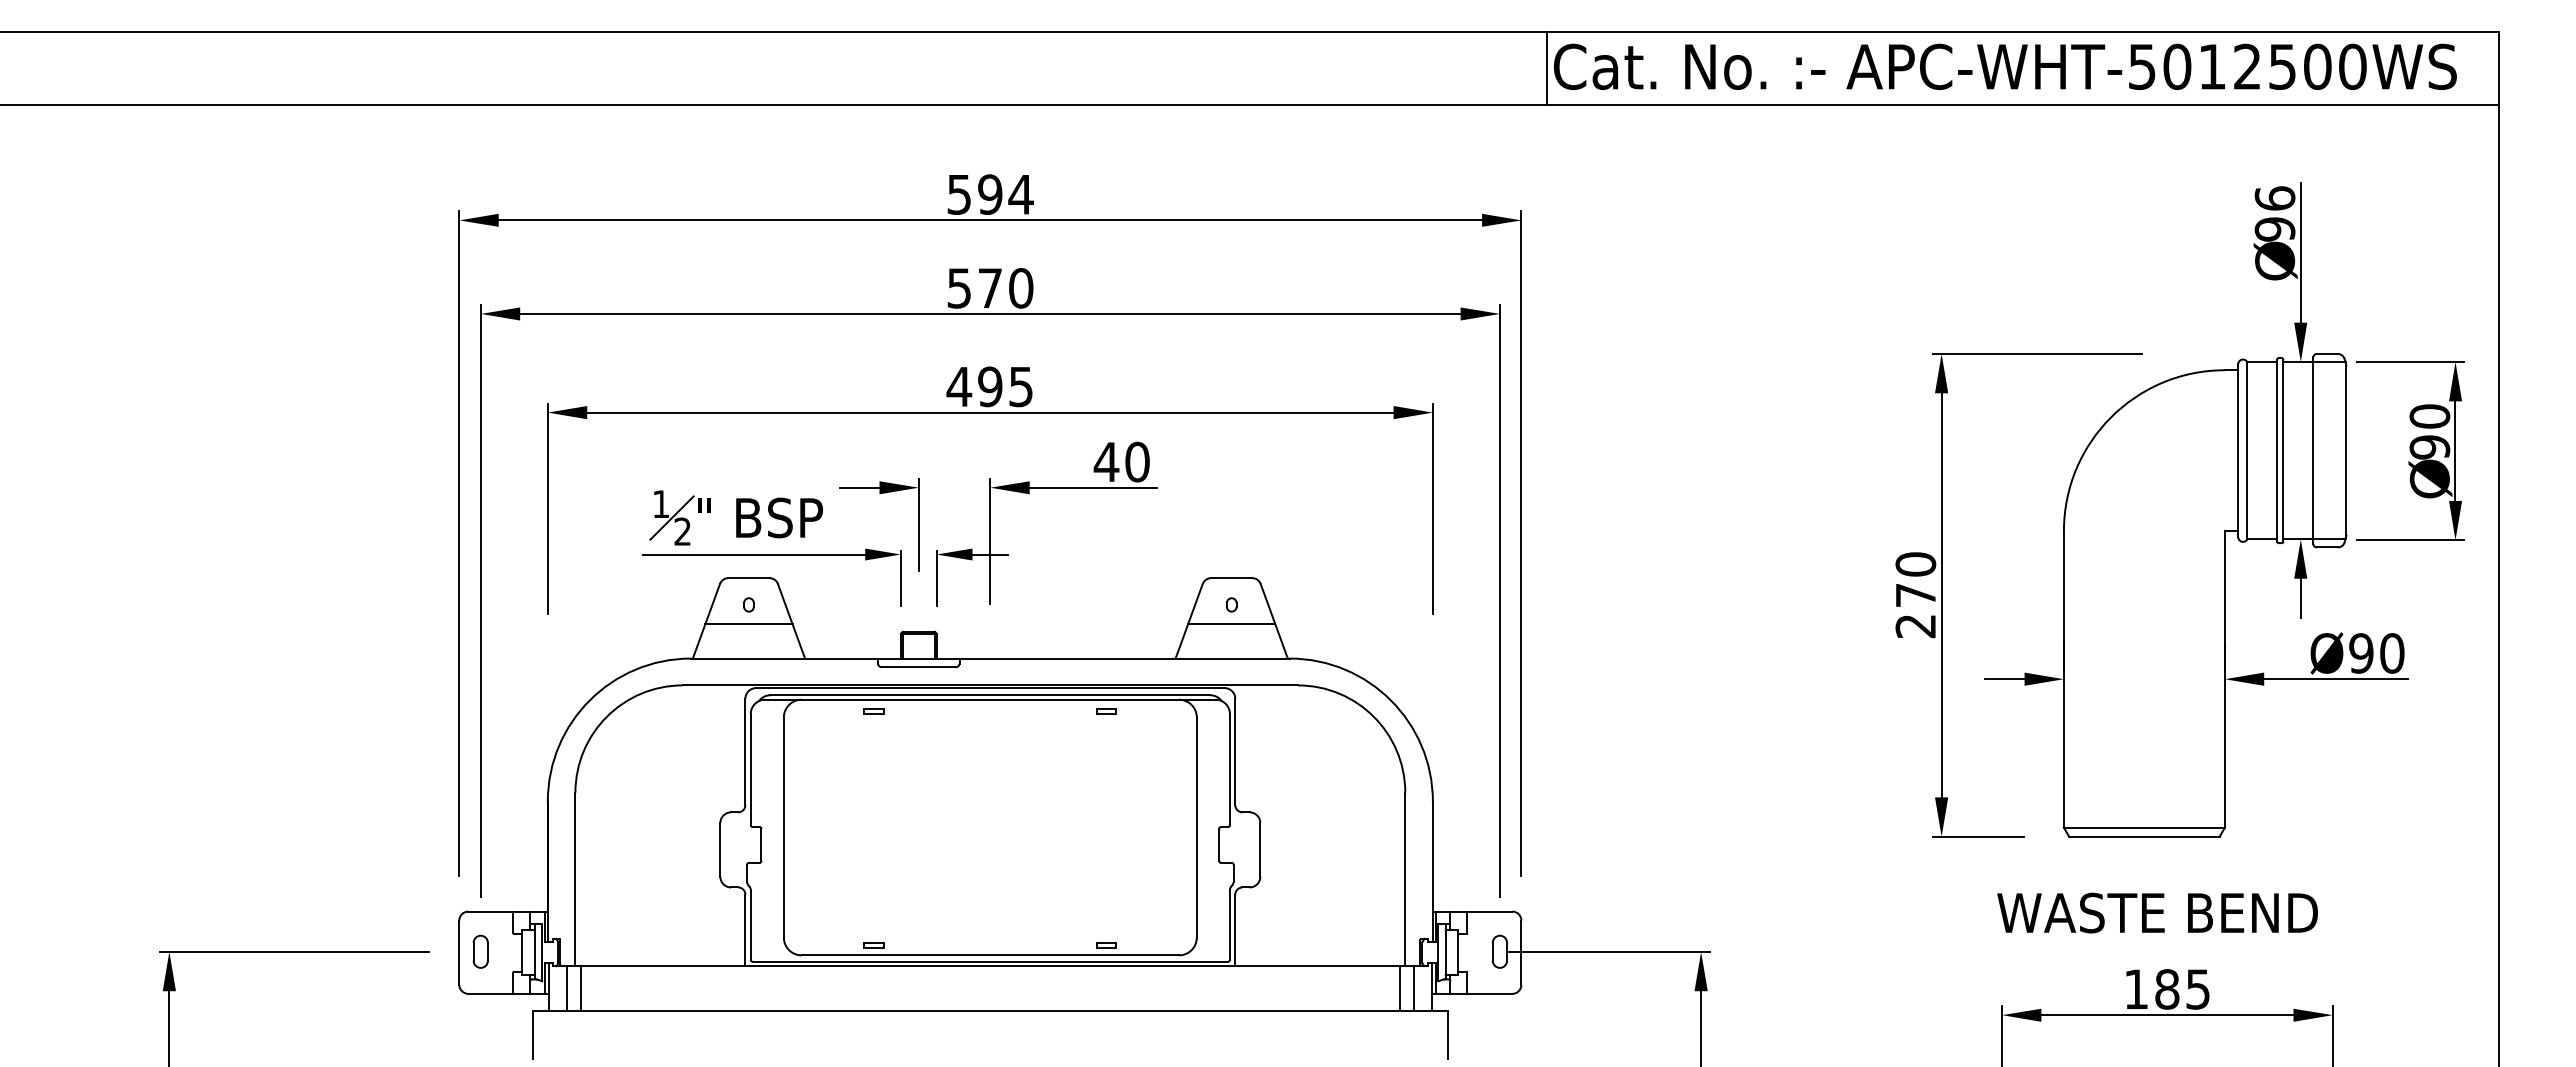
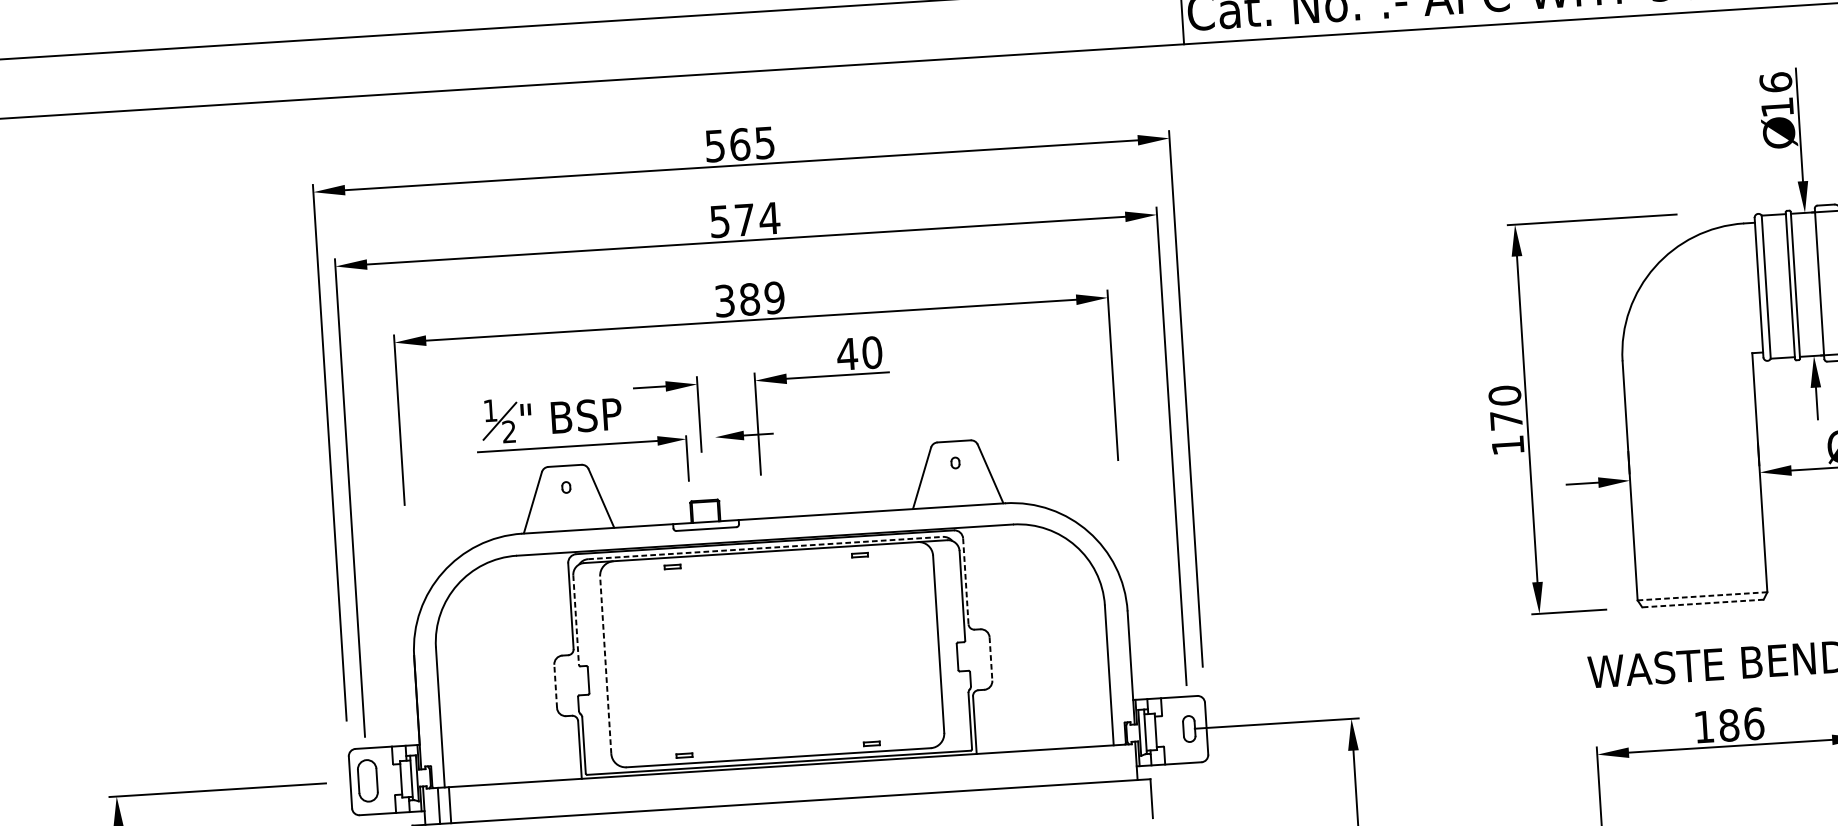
text: (1005, 194) -> (752, 143), 594 -> 565
text: (2274, 229) -> (1777, 107), 96 -> 16
text: (1020, 288) -> (769, 218), 570 -> 574
text: (989, 386) -> (749, 299), 495 -> 389
line: (936, 578) -> (716, 456), removed
line: (748, 623) -> (566, 502), removed
line: (1231, 623) -> (956, 477), removed
text: (1915, 626) -> (1507, 445), 270 -> 170
line: (990, 695) -> (765, 548), solid -> dashed
line: (1235, 752) -> (966, 581), solid -> dashed
line: (750, 769) -> (575, 620), solid -> dashed
line: (783, 827) -> (605, 665), solid -> dashed
line: (2143, 827) -> (1701, 596), solid -> dashed
line: (2143, 836) -> (1702, 603), solid -> dashed
line: (720, 849) -> (555, 686), solid -> dashed
line: (1260, 849) -> (991, 658), solid -> dashed
part: (480, 951) -> (367, 780), size x1.6
line: (1400, 988) -> (1110, 763), removed
line: (1413, 988) -> (1121, 762), removed
text: (2198, 989) -> (1754, 723), 185 -> 186

